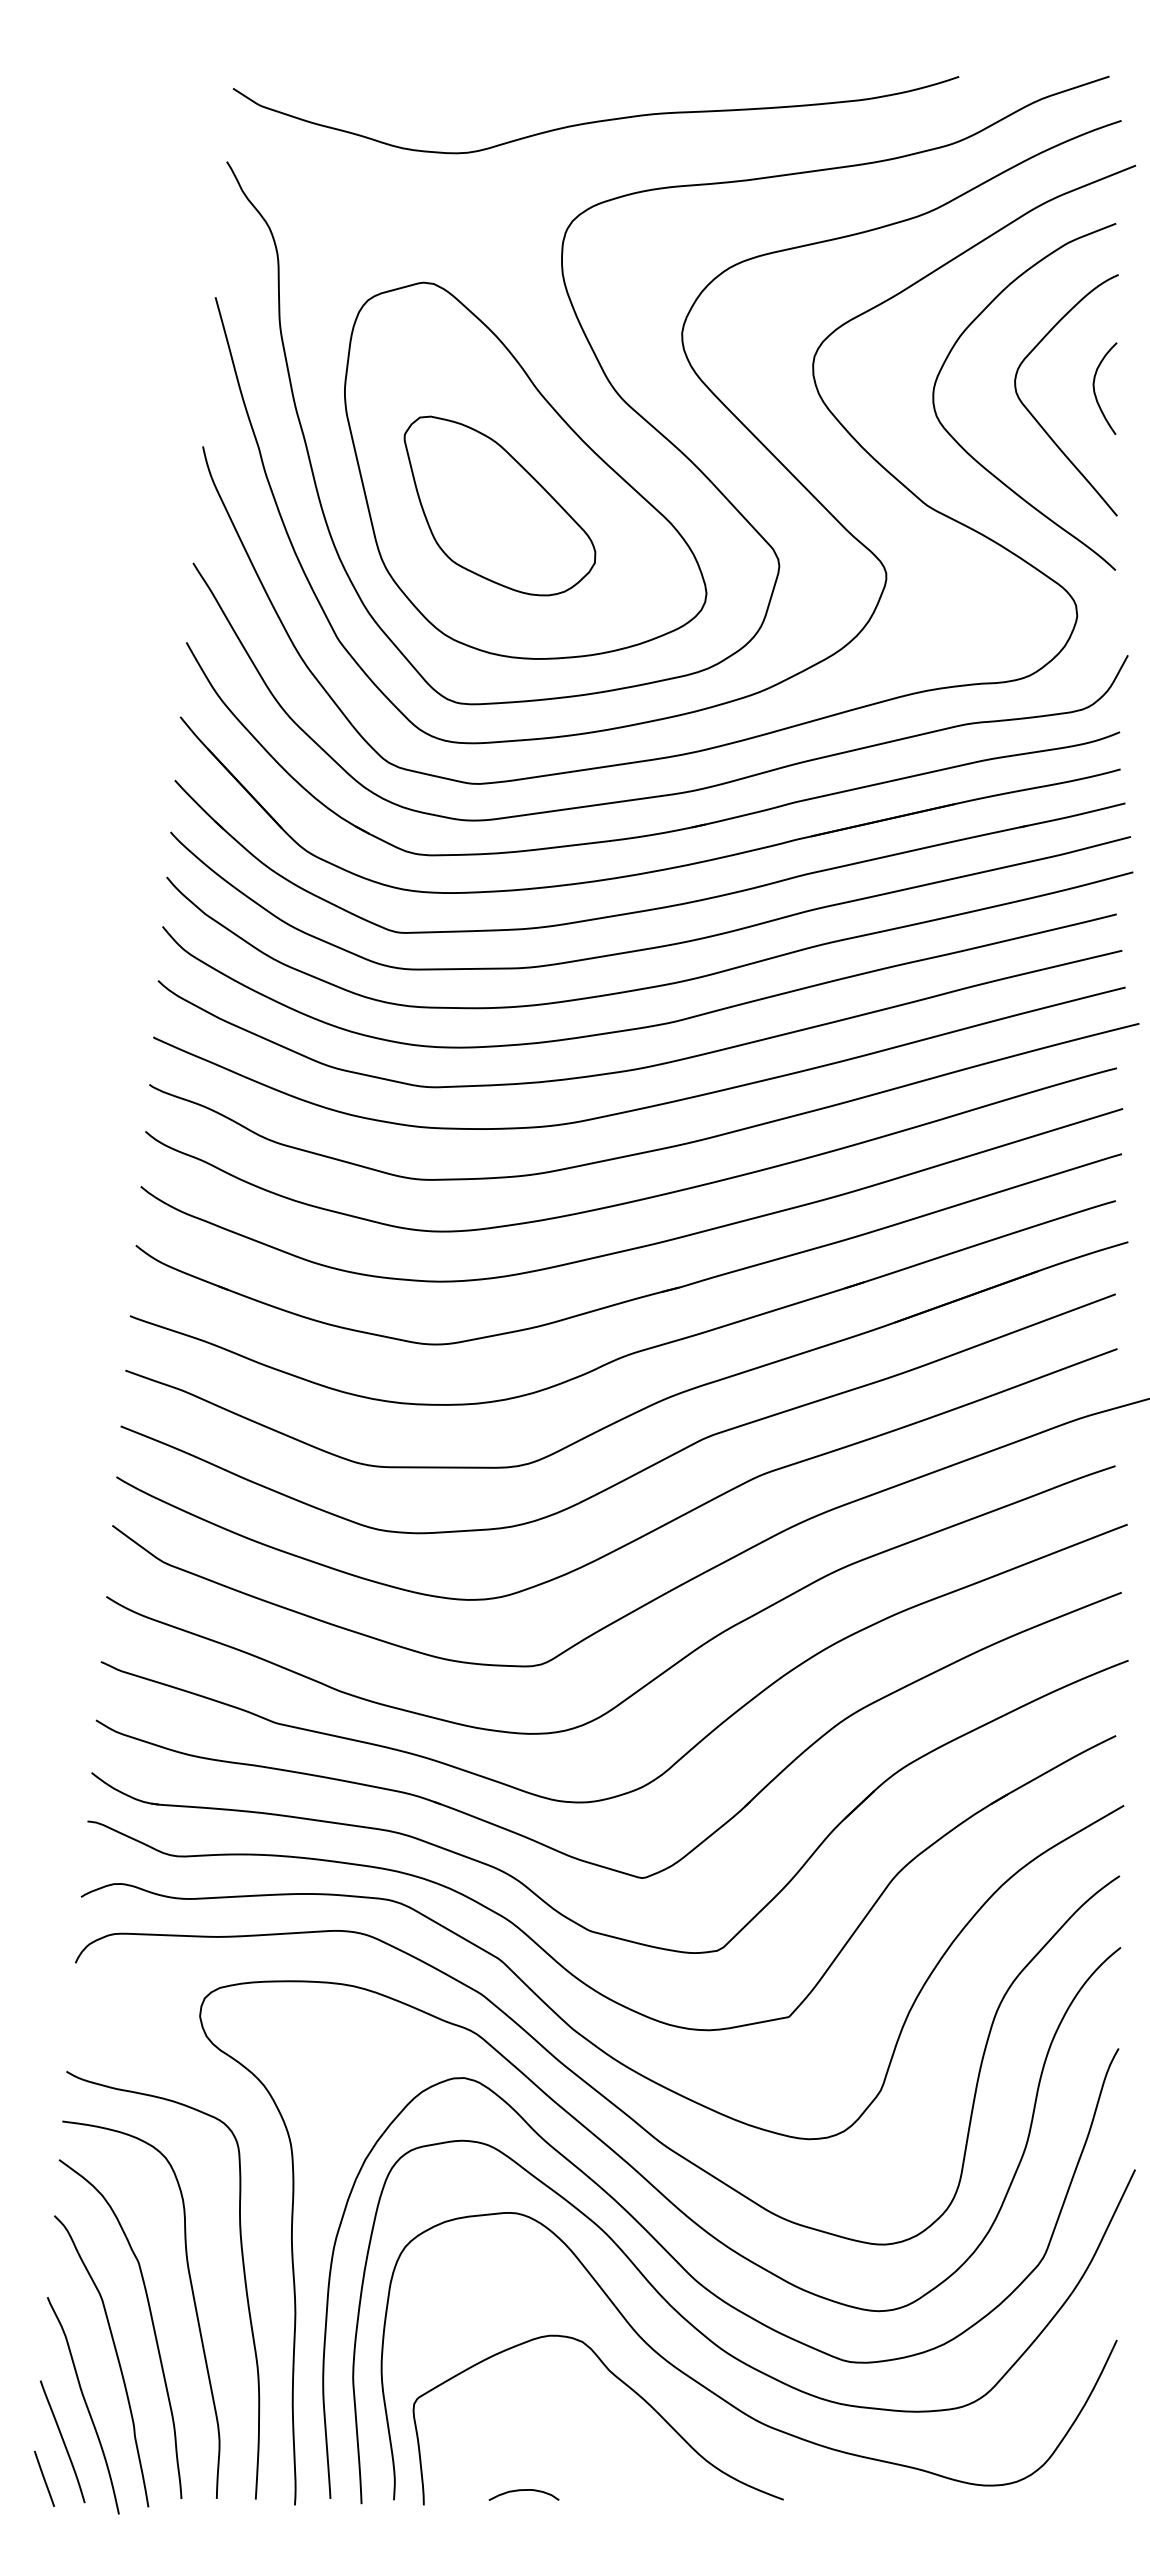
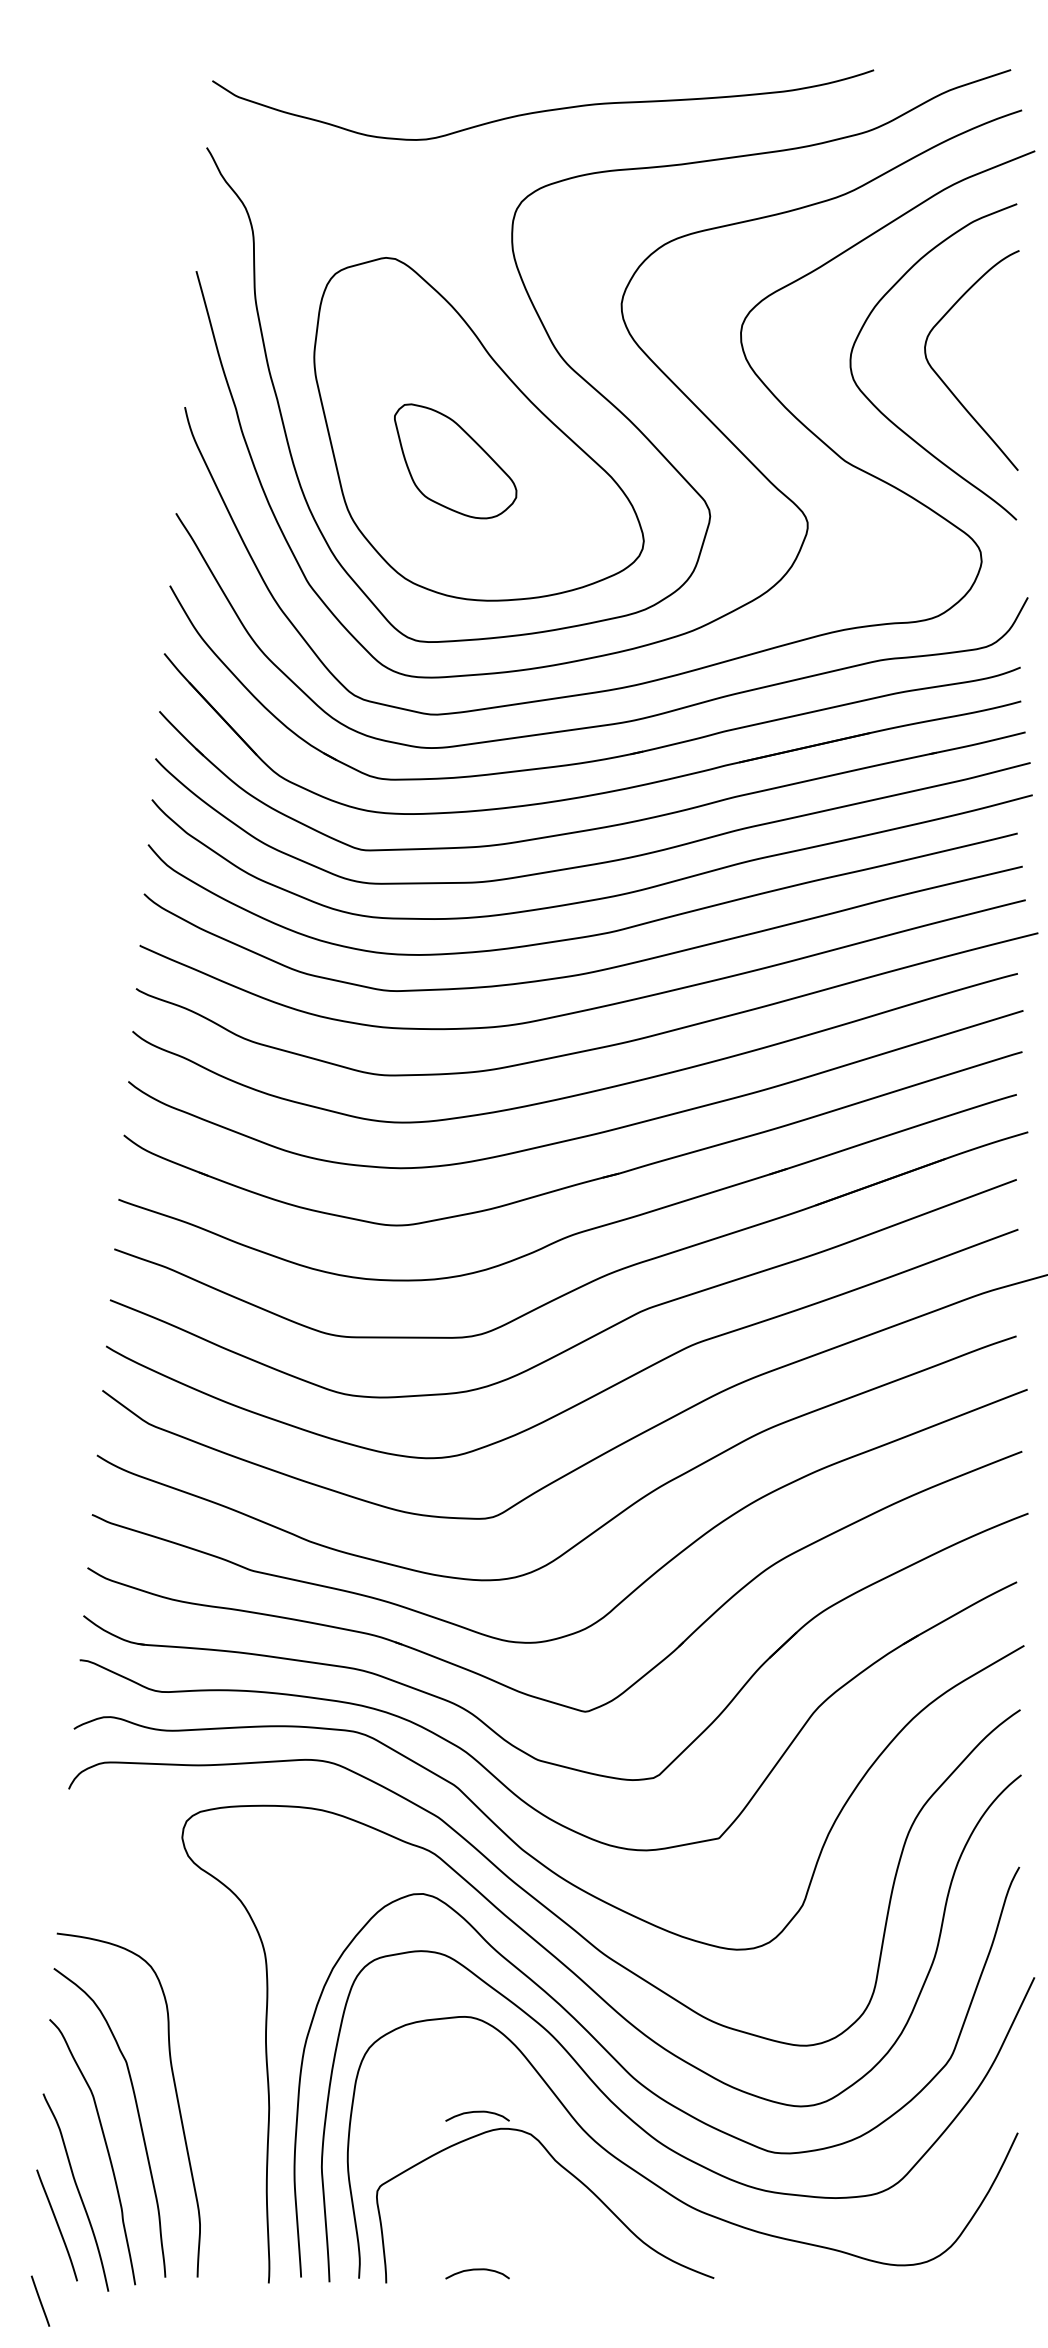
curve: (1095, 391) -> (998, 357), removed
part: (499, 505) -> (455, 460), size x0.7
curve: (243, 2275) -> (221, 2073), removed
curve: (523, 2317) -> (477, 2112), added
line: (44, 2478) -> (40, 2300), moved

